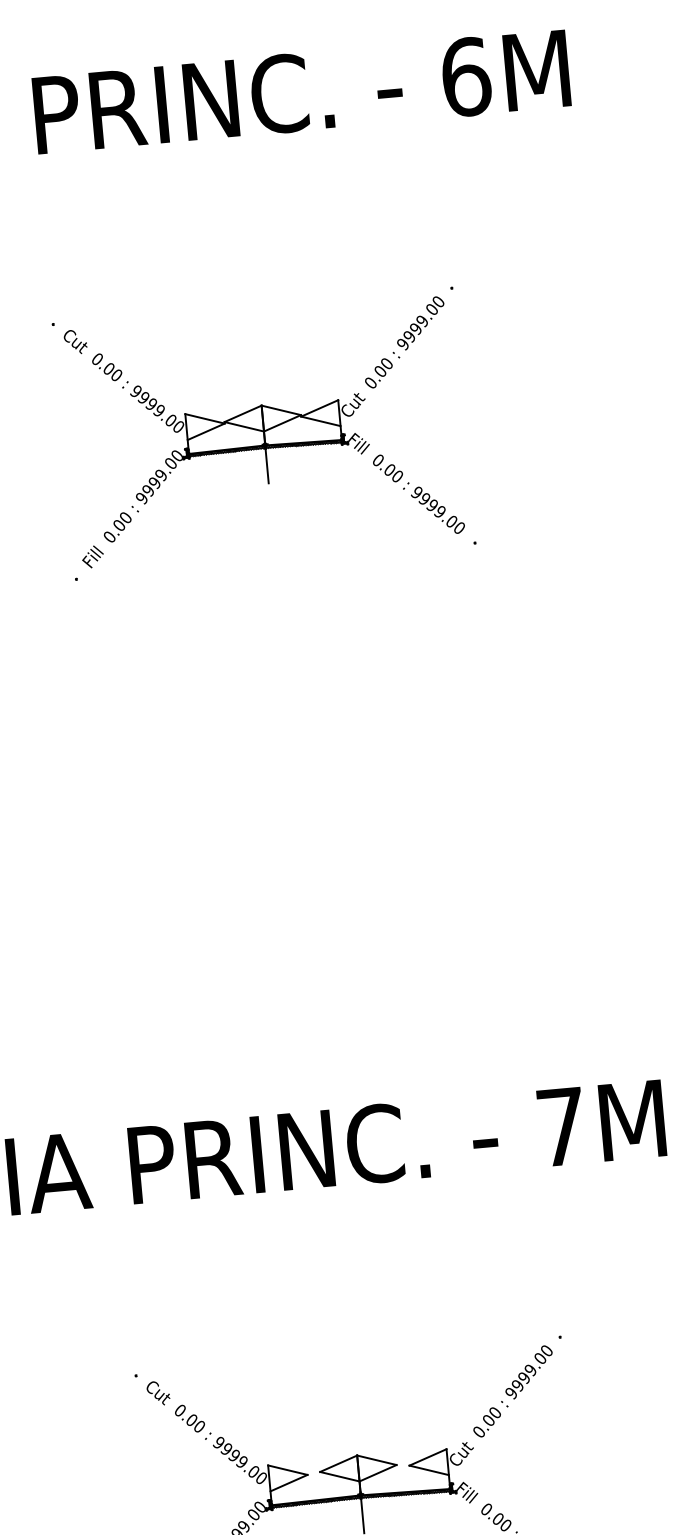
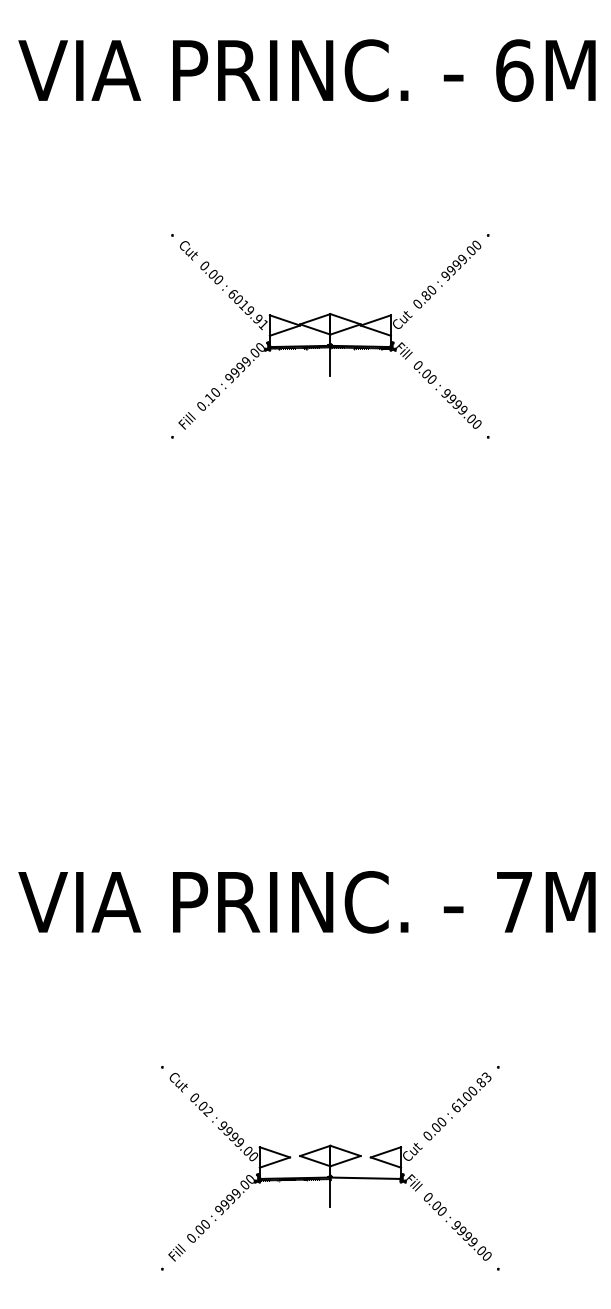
text: (379, 371) -> (425, 295), 0.00 -> 0.80
text: (157, 409) -> (248, 309), 9999.00 -> 6019.91
text: (150, 495) -> (236, 376), 0.00 -> 0.10
text: (529, 1372) -> (471, 1092), 9999.00 -> 6100.83
text: (198, 1426) -> (207, 1111), 0.00 -> 0.02
hatch: (405, 1494) -> (365, 1179), removed

